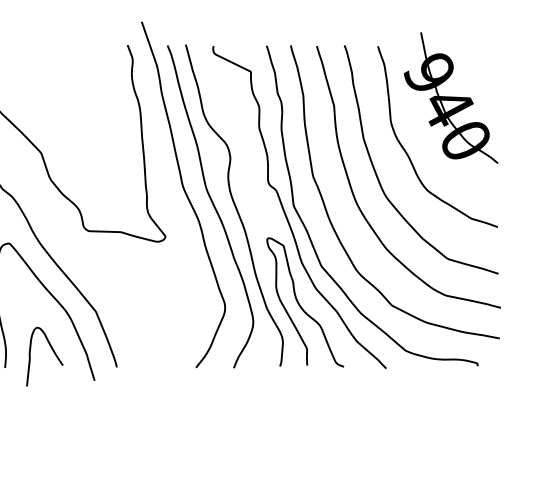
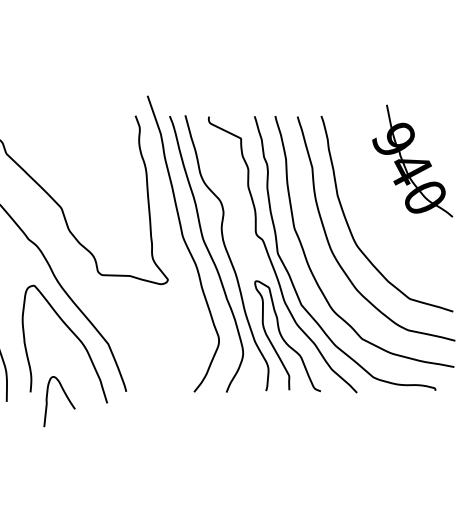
curve: (408, 154) -> (376, 209), removed
curve: (52, 351) -> (66, 397), moved

